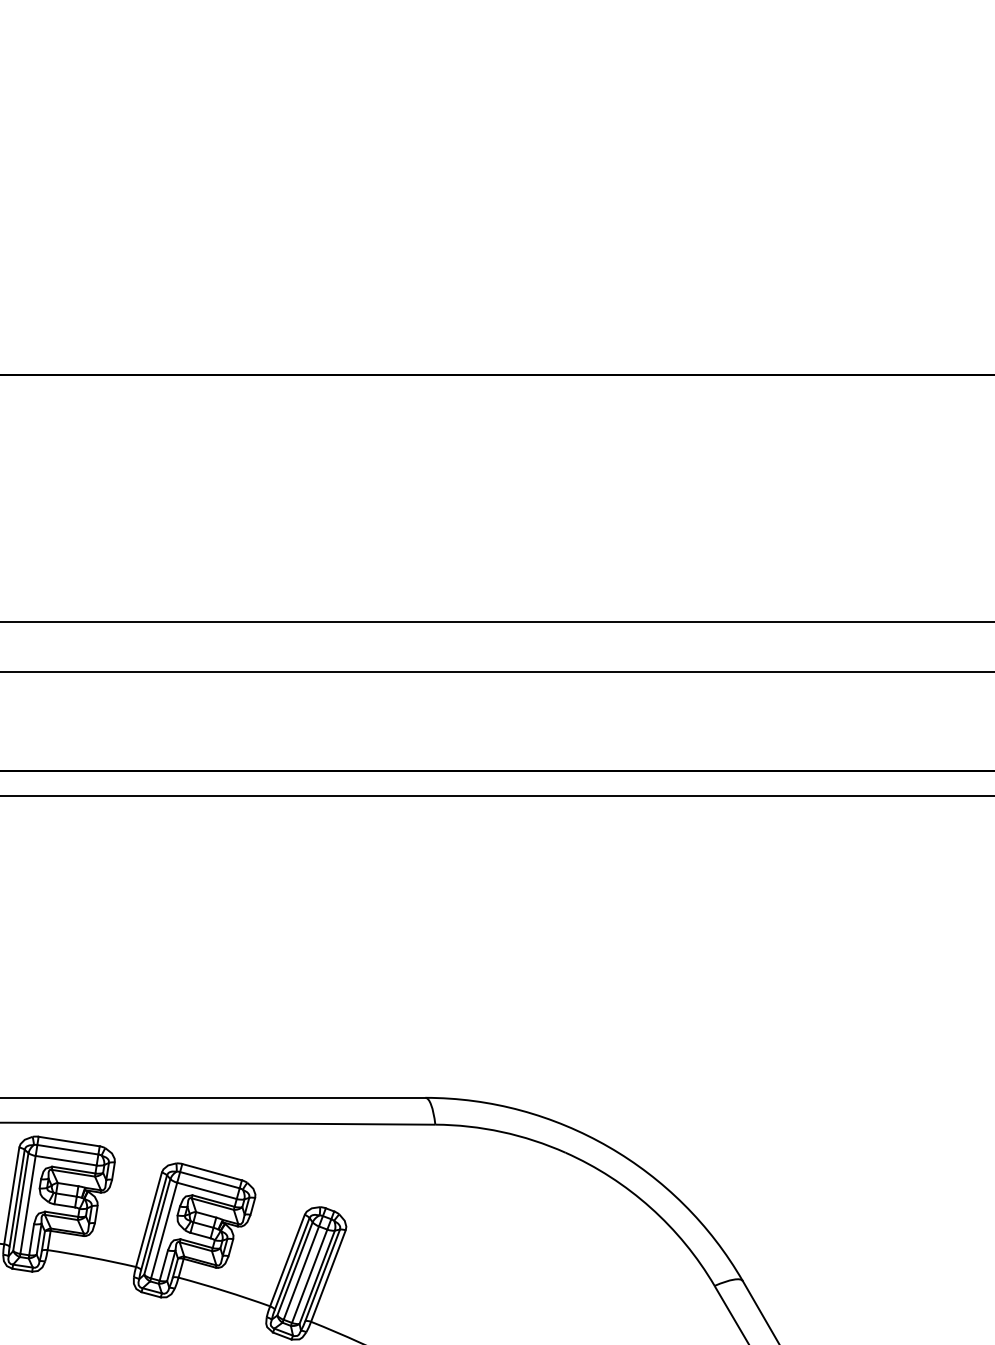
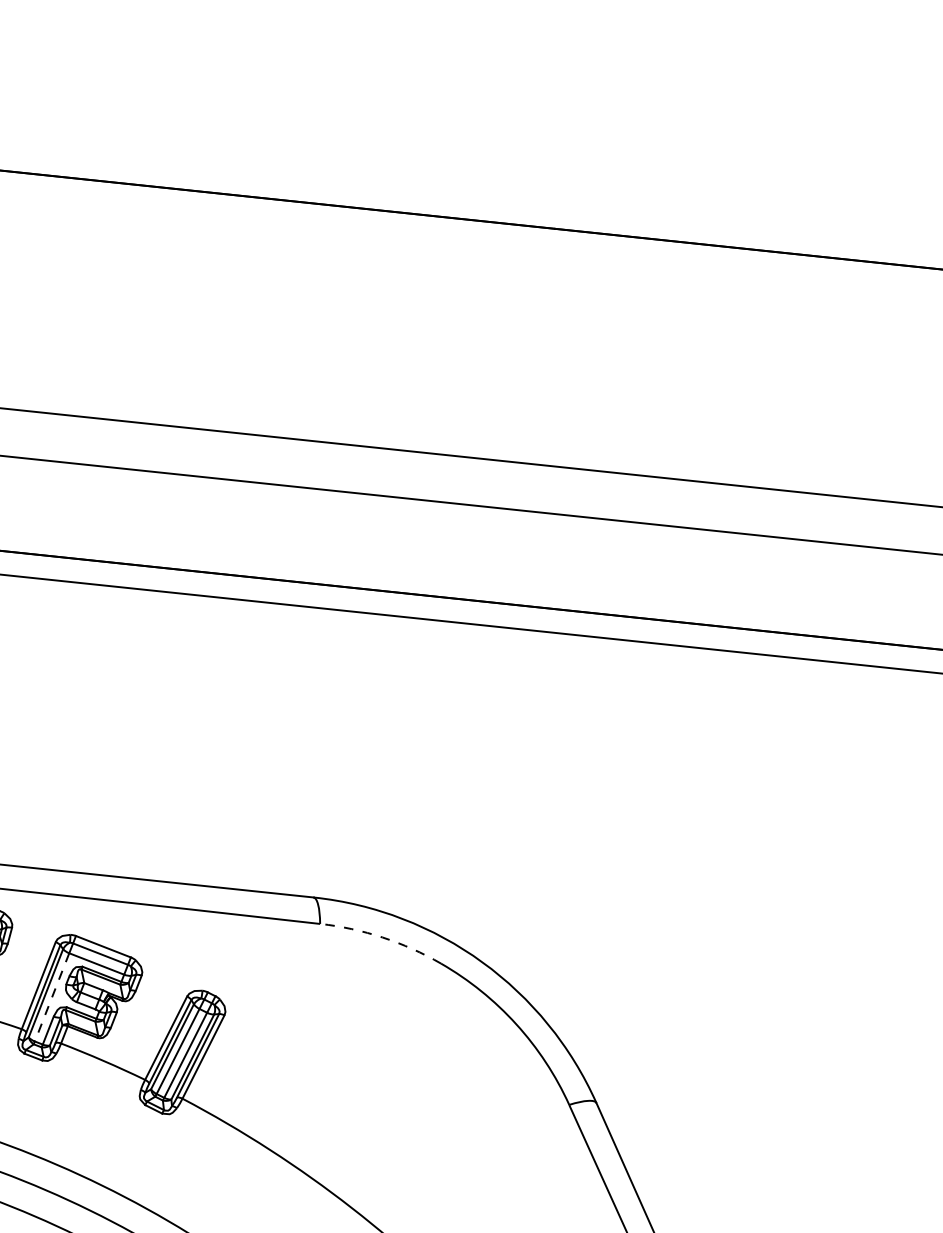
arc: (501, 1131) -> (382, 937), solid -> dashed
line: (164, 1230) -> (52, 997), solid -> dashed

